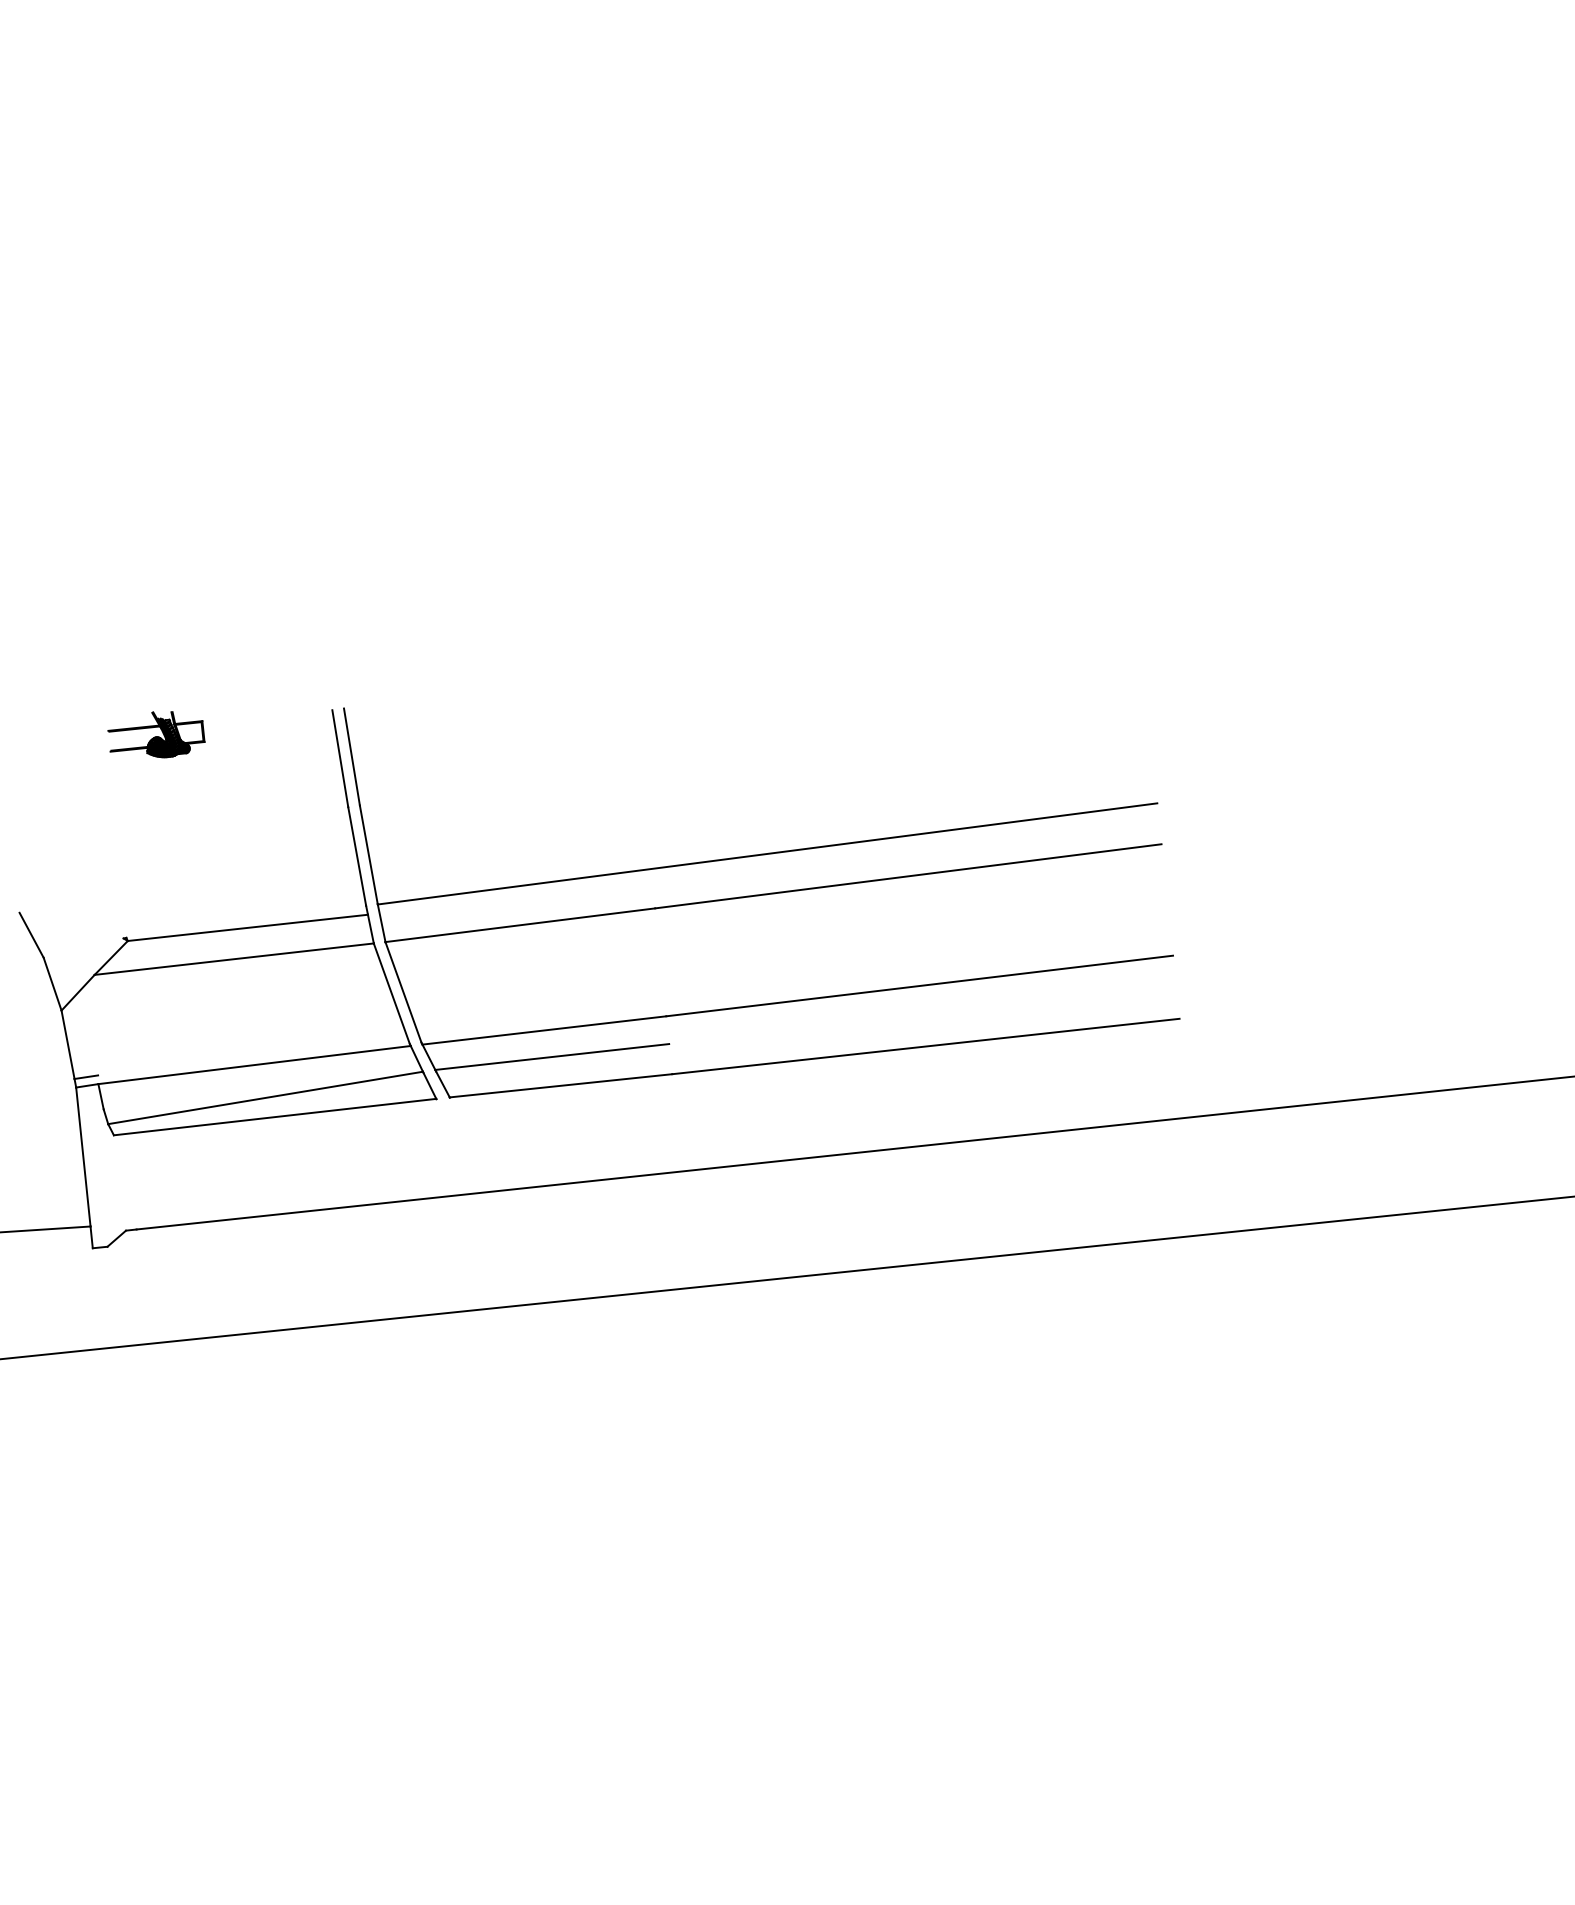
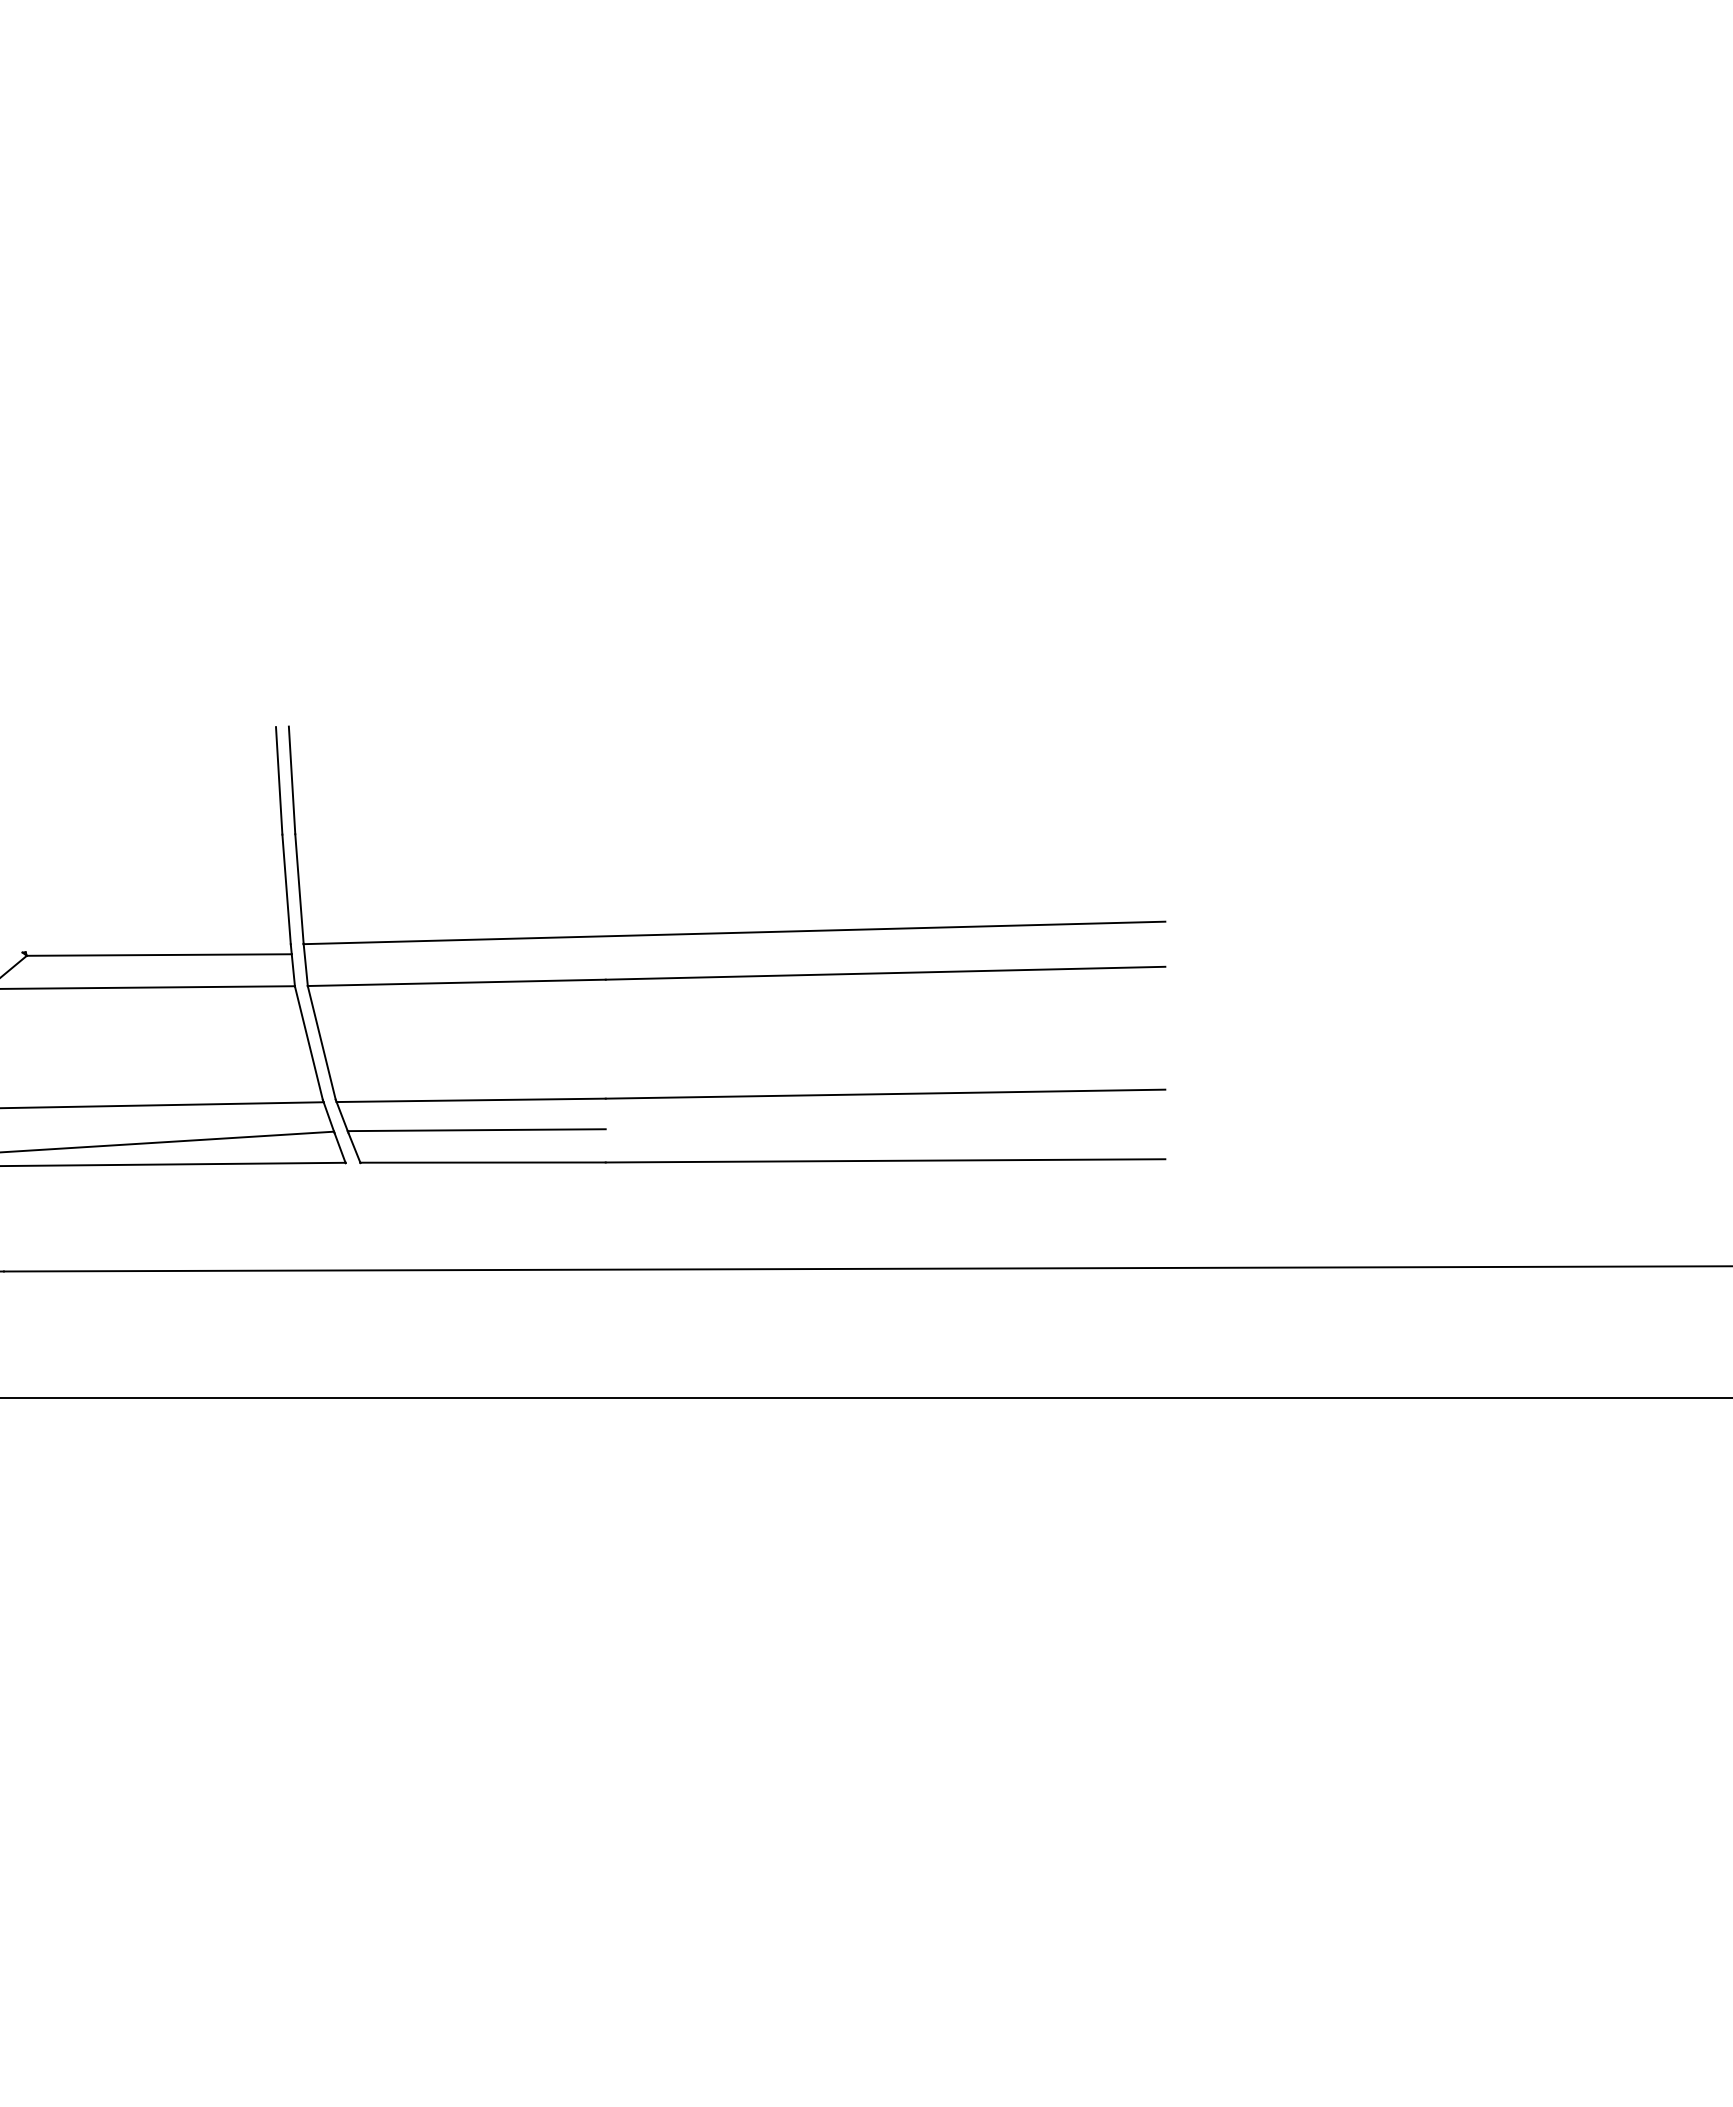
part: (155, 735) -> (80, 734), removed

